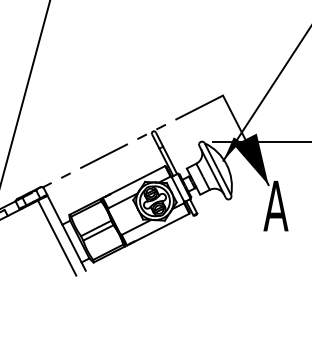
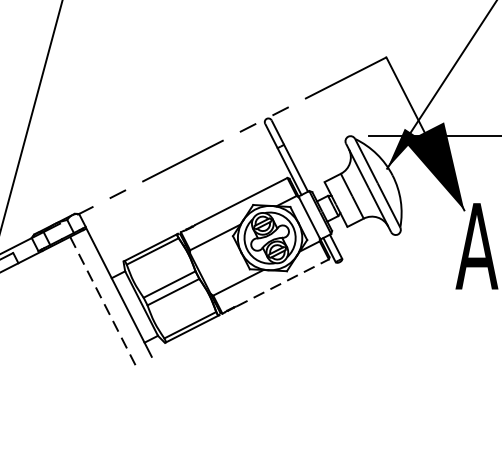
line: (162, 227) -> (282, 282), solid -> dashed
line: (56, 237) -> (101, 300), solid -> dashed

